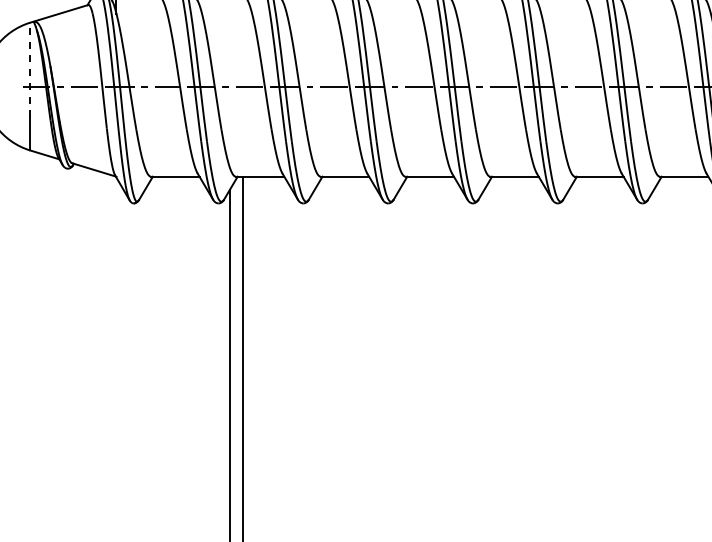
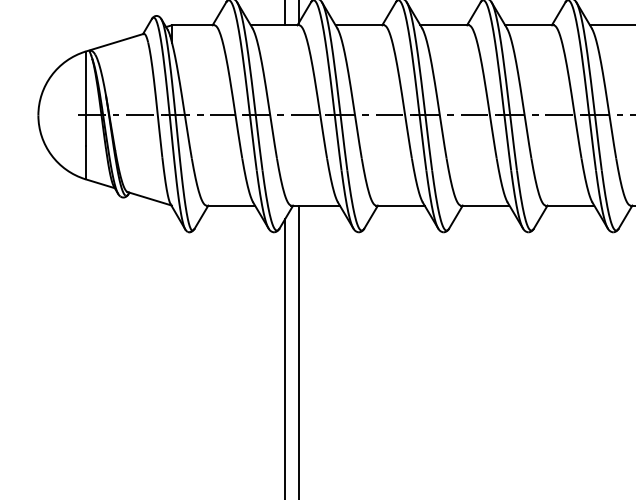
line: (30, 69) -> (86, 98), dashed -> solid

